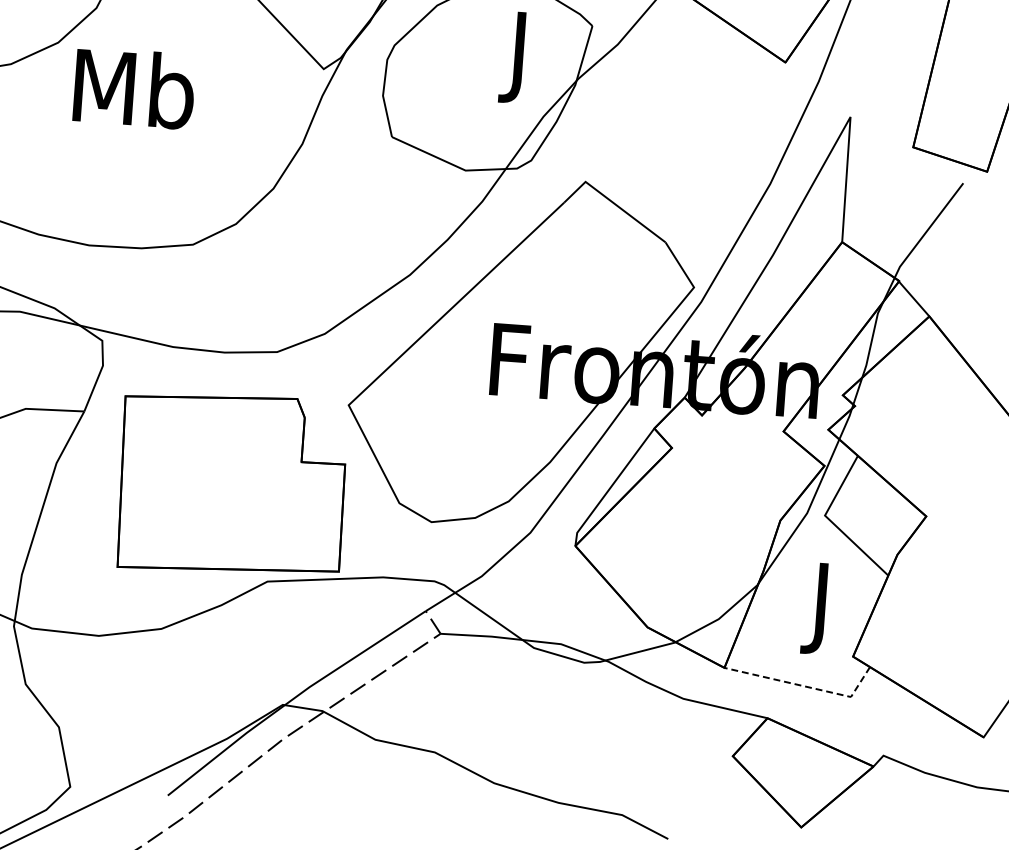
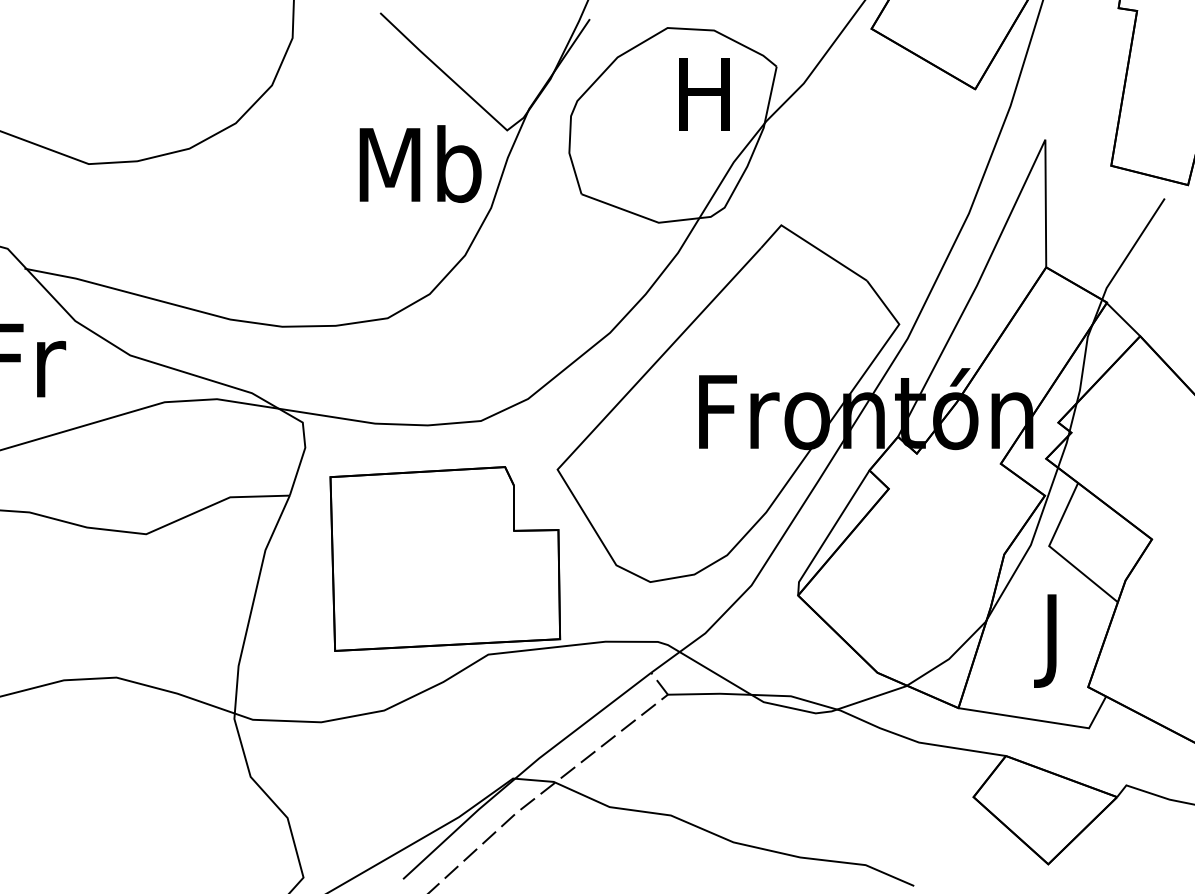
text: (518, 57) -> (704, 104), J -> H
text: (134, 87) -> (420, 163), moved
line: (804, 686) -> (1041, 721), dashed -> solid

